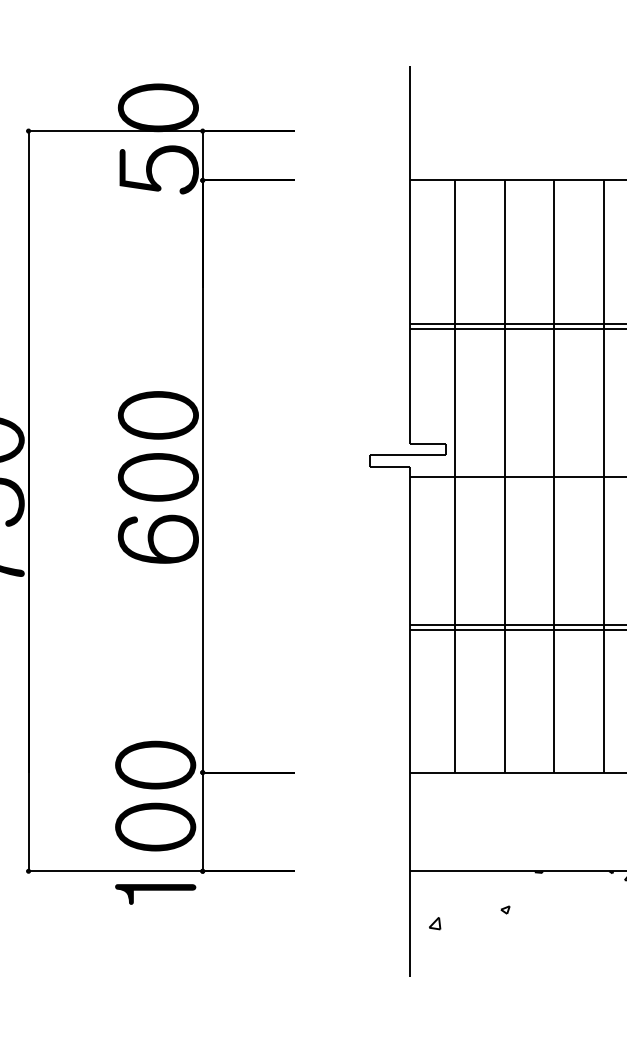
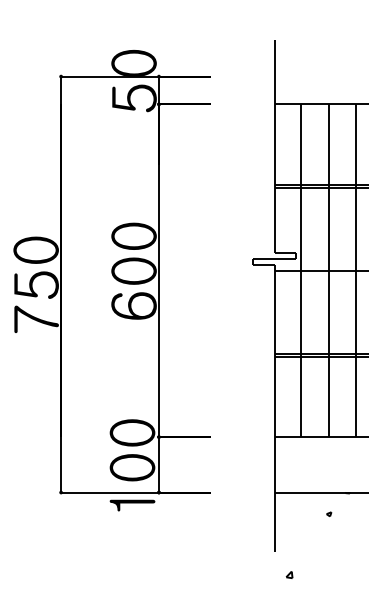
part: (434, 922) -> (289, 574), moved

